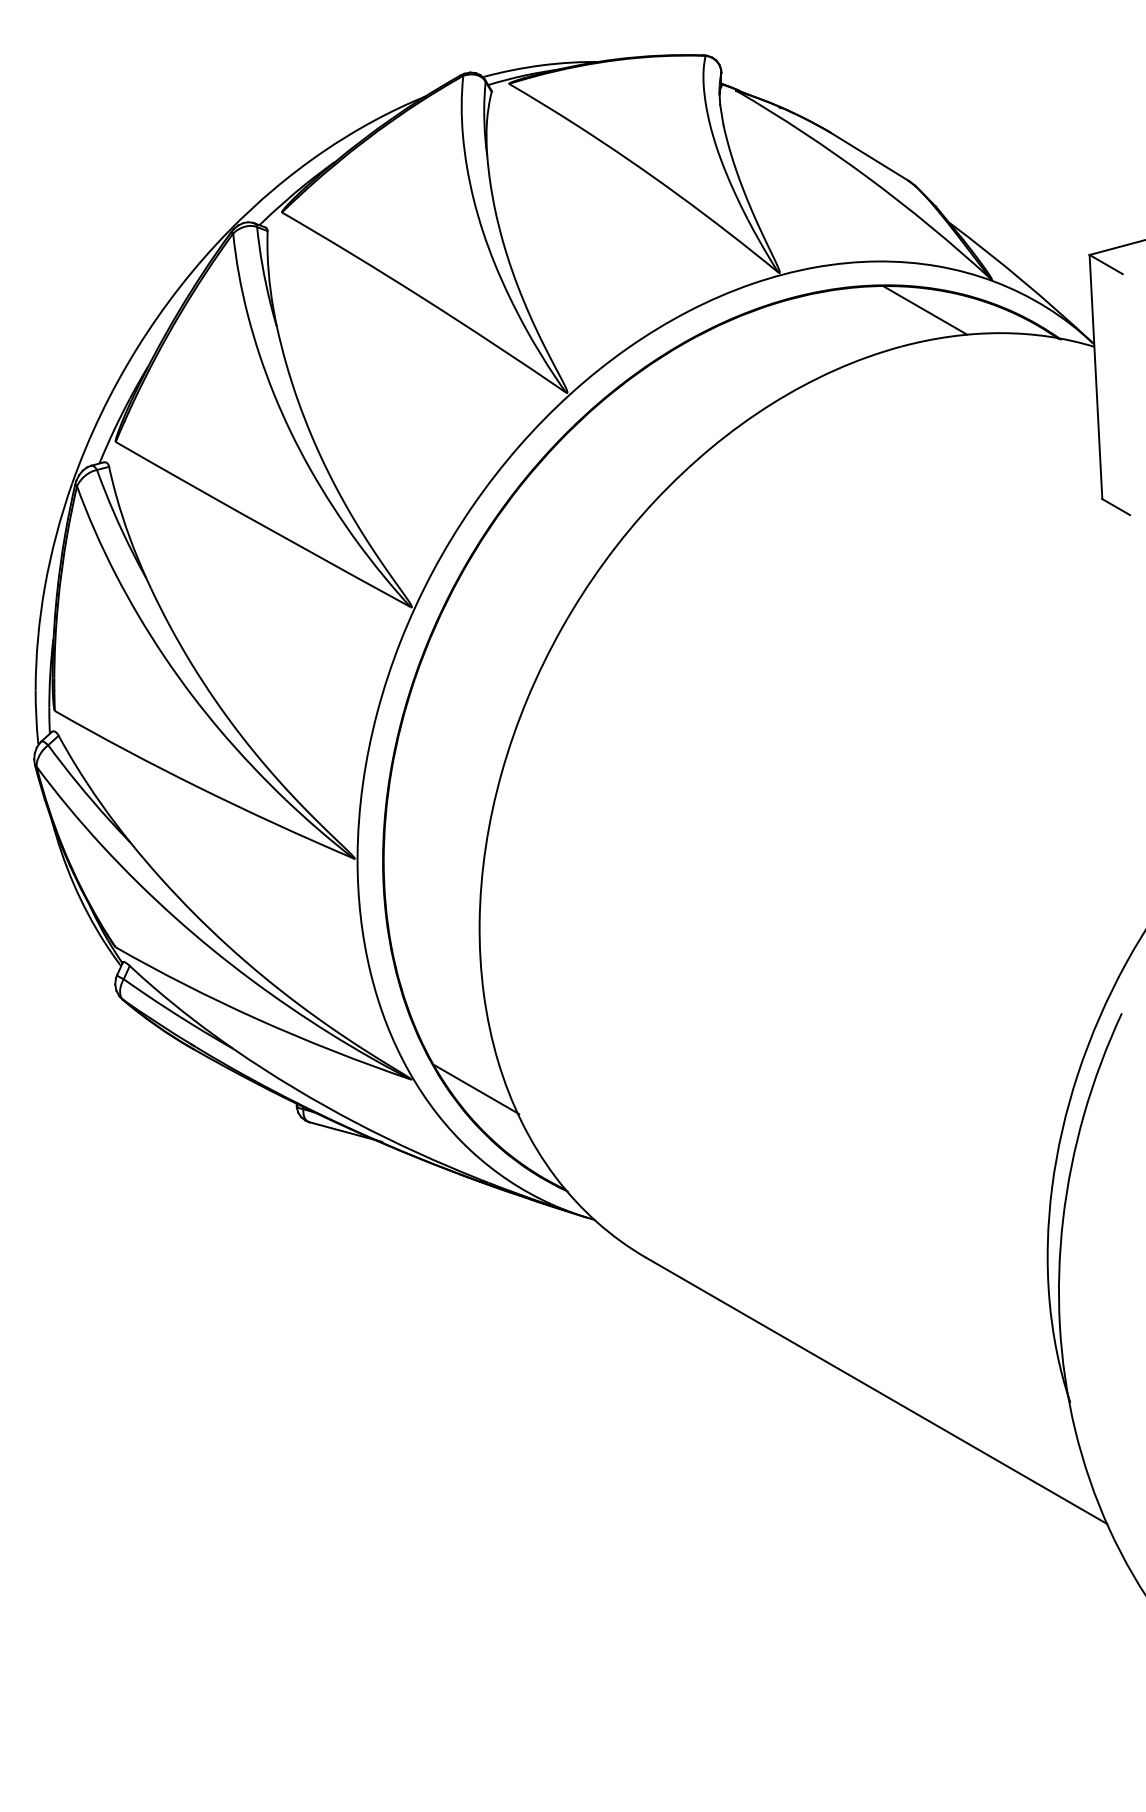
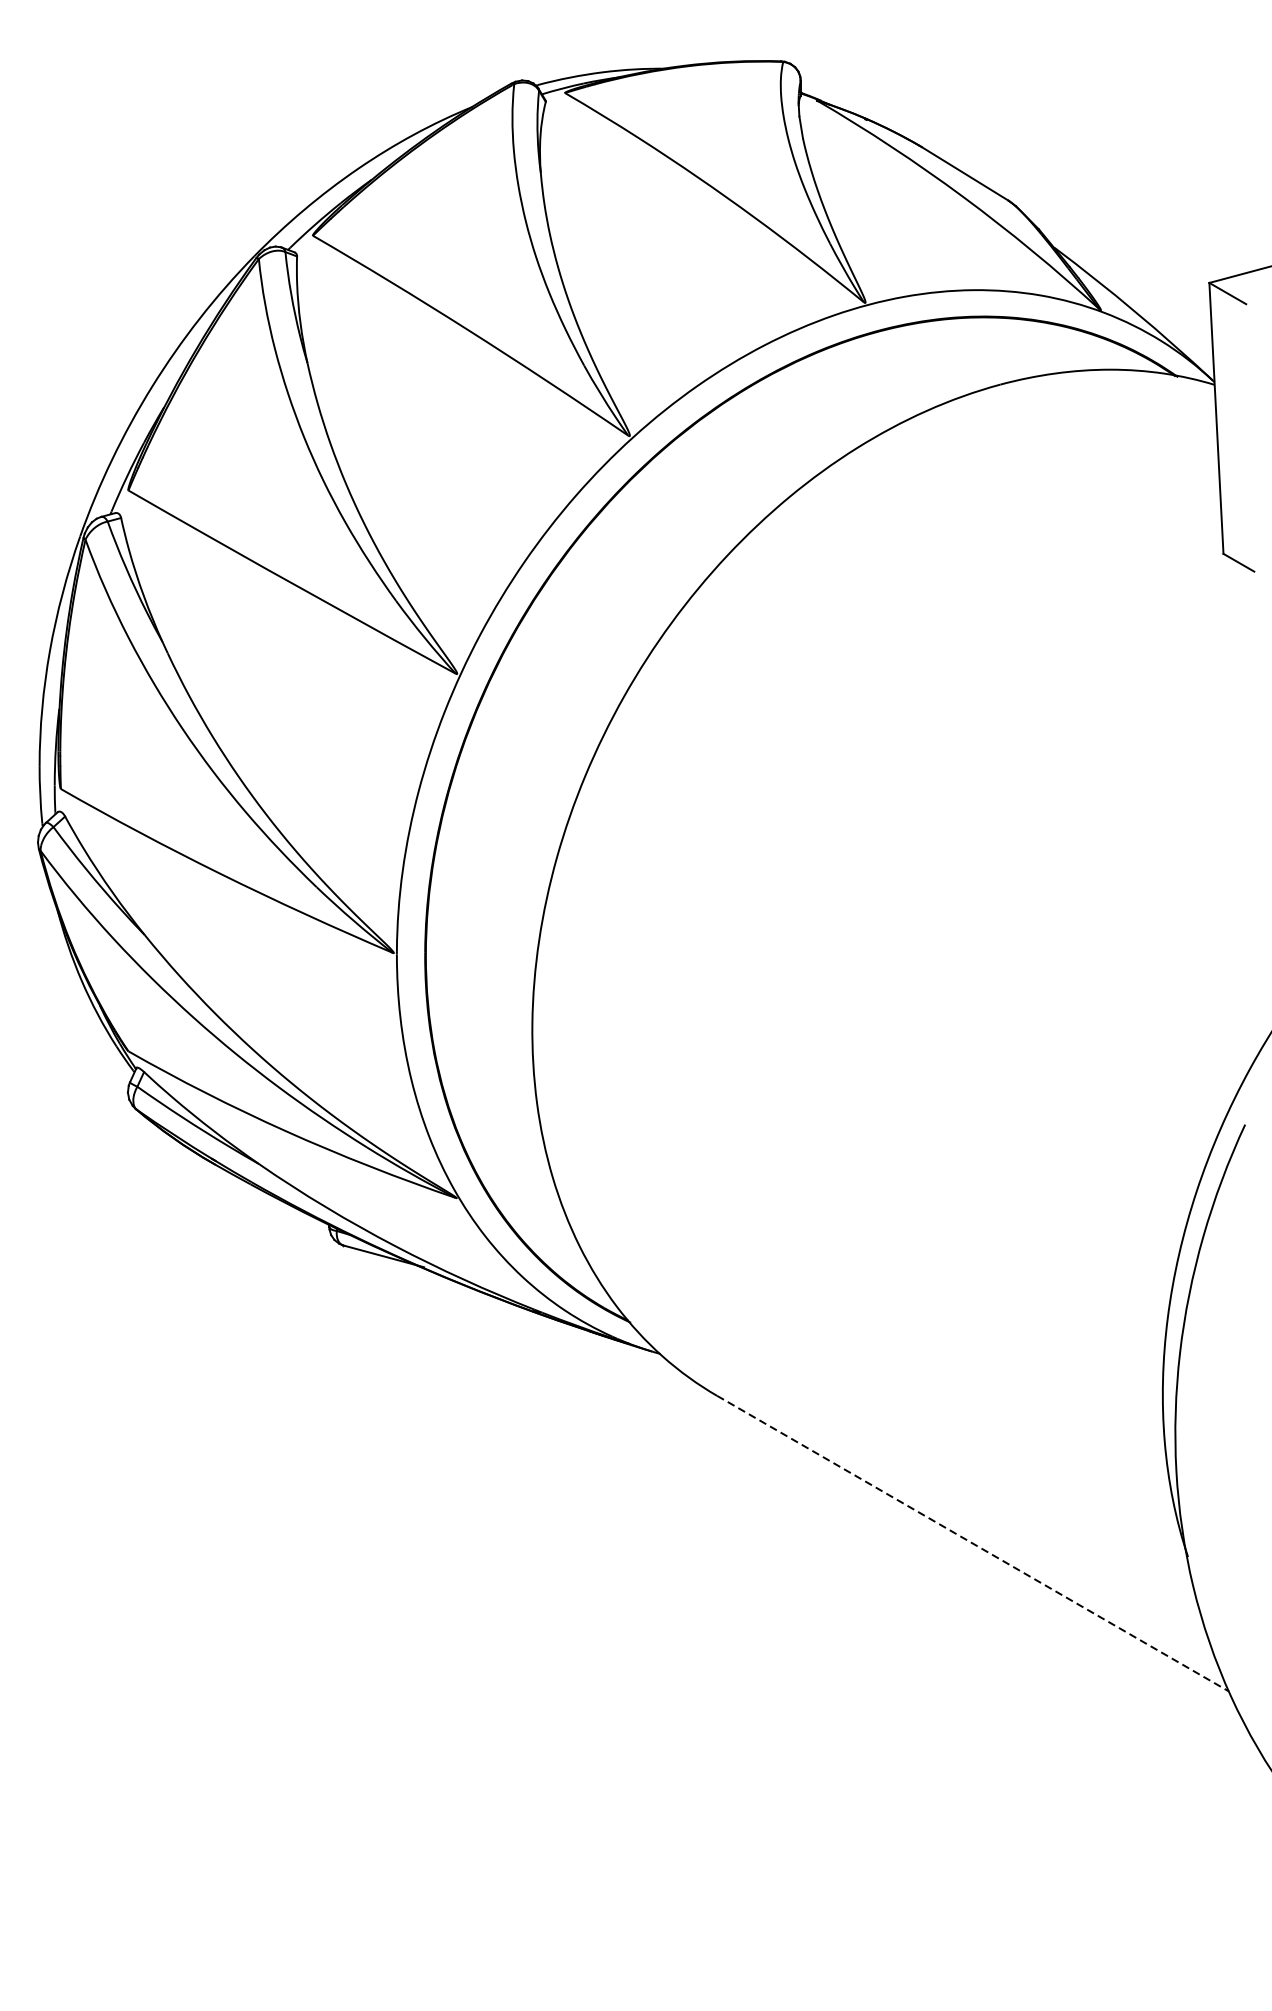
line: (925, 310) -> (1027, 344), removed
line: (476, 1089) -> (528, 1209), removed
line: (877, 1391) -> (973, 1544), solid -> dashed

